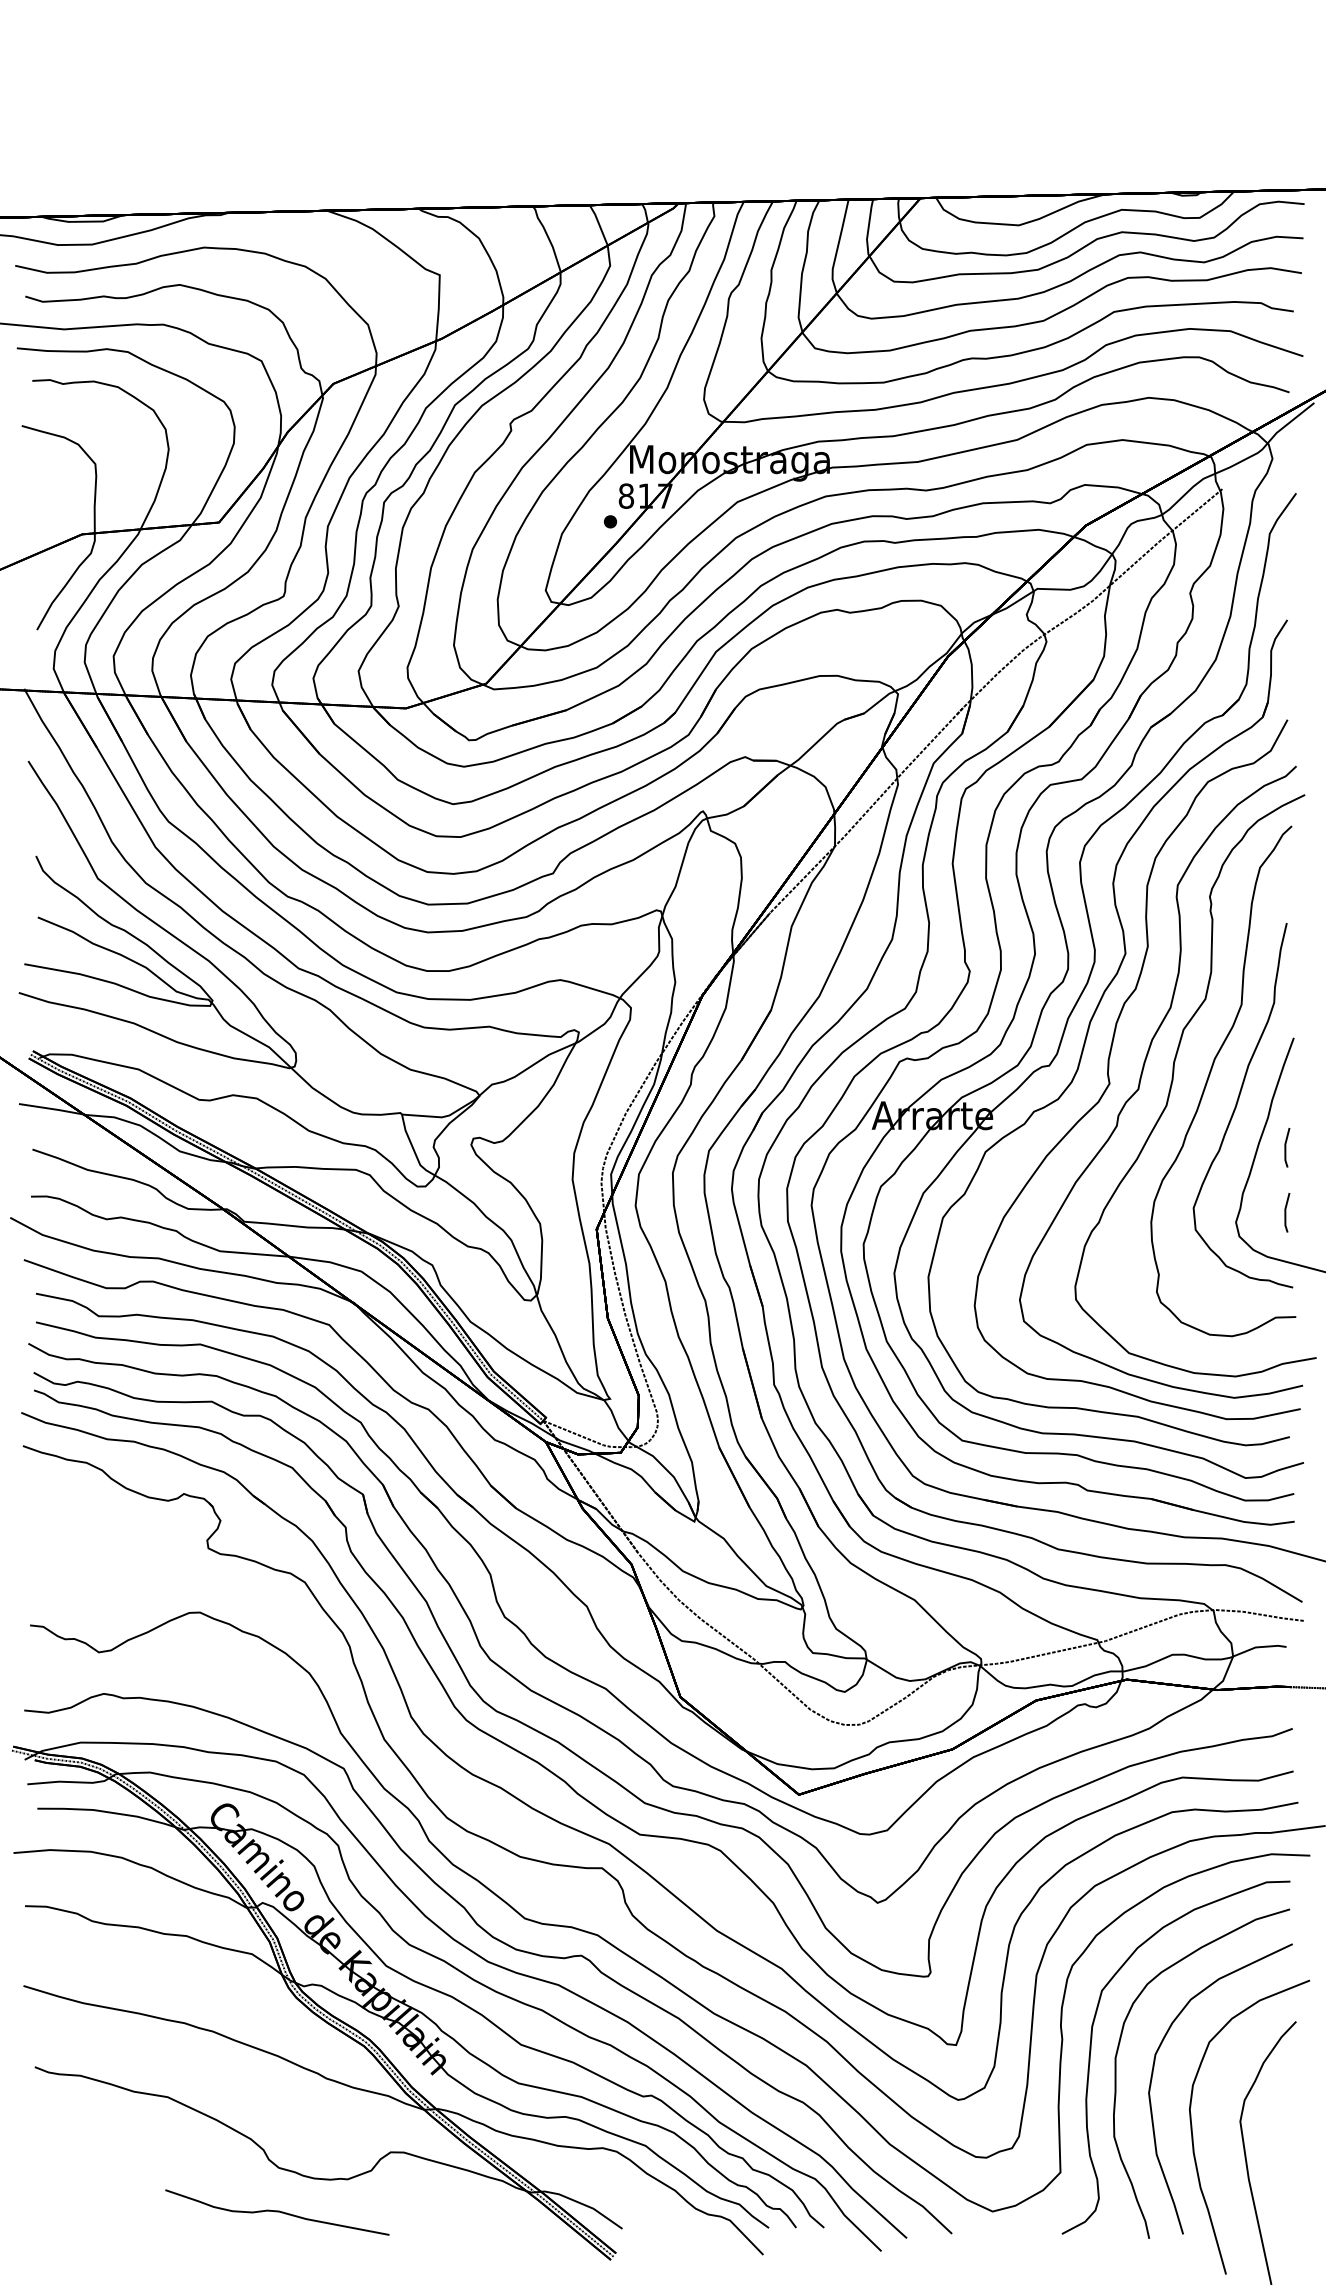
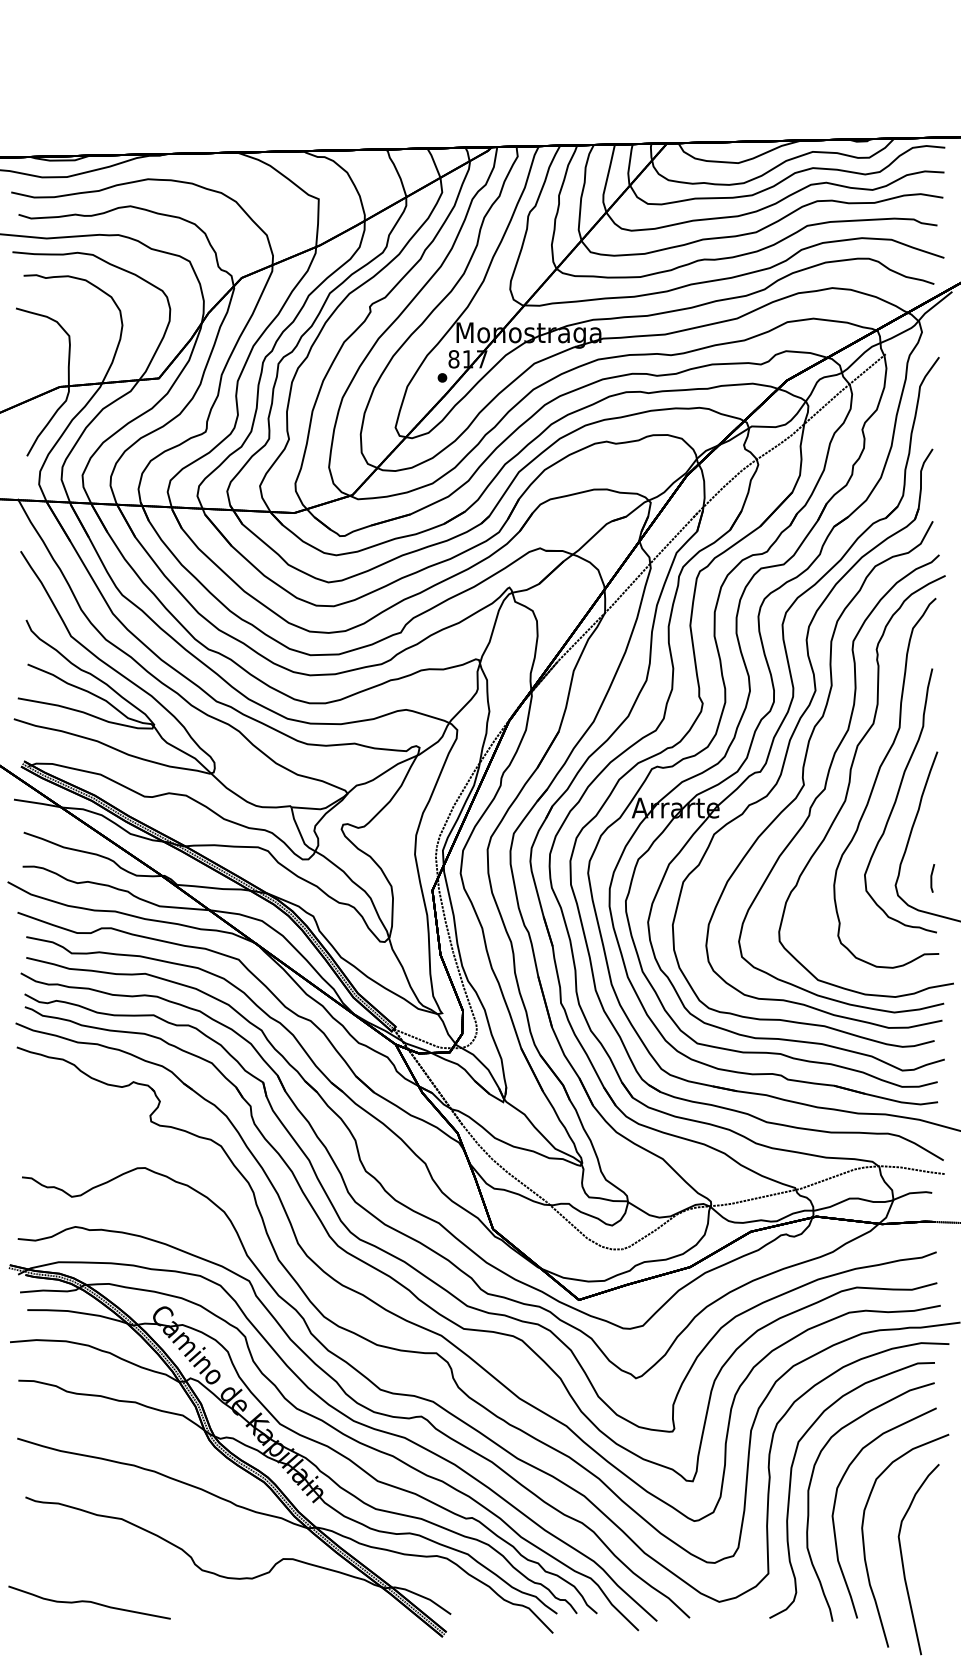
part: (1287, 1147) -> (932, 831), removed
part: (277, 2212) -> (89, 1602), moved

